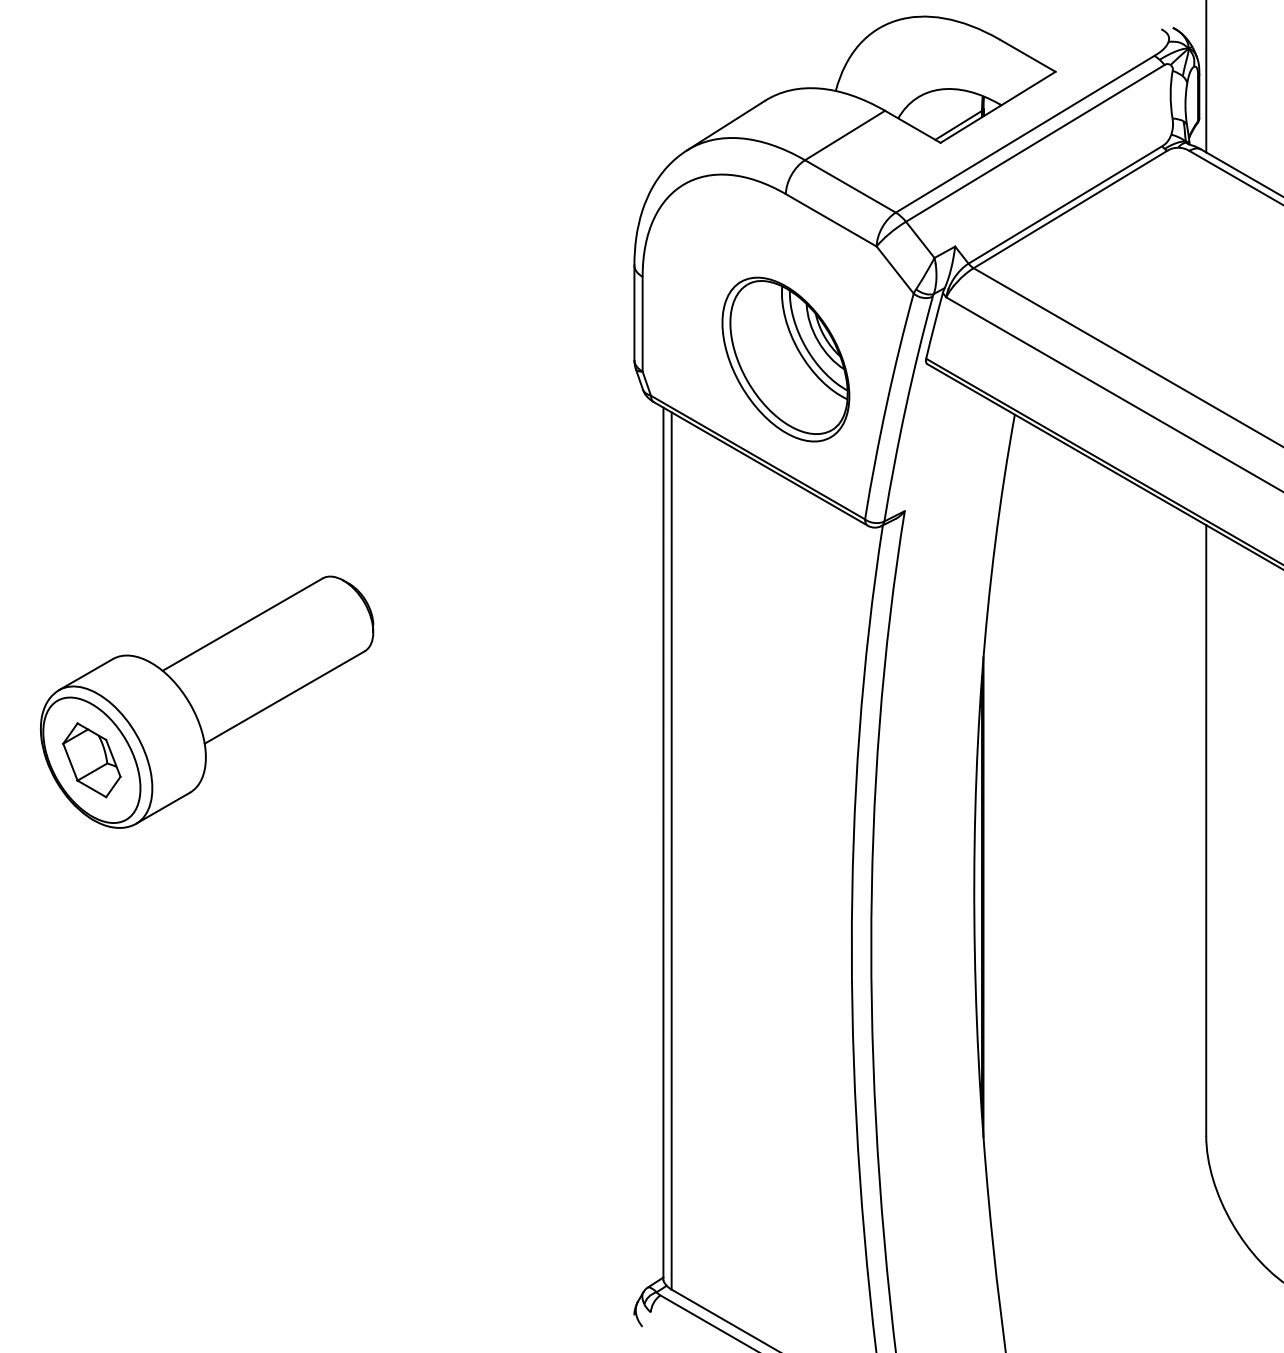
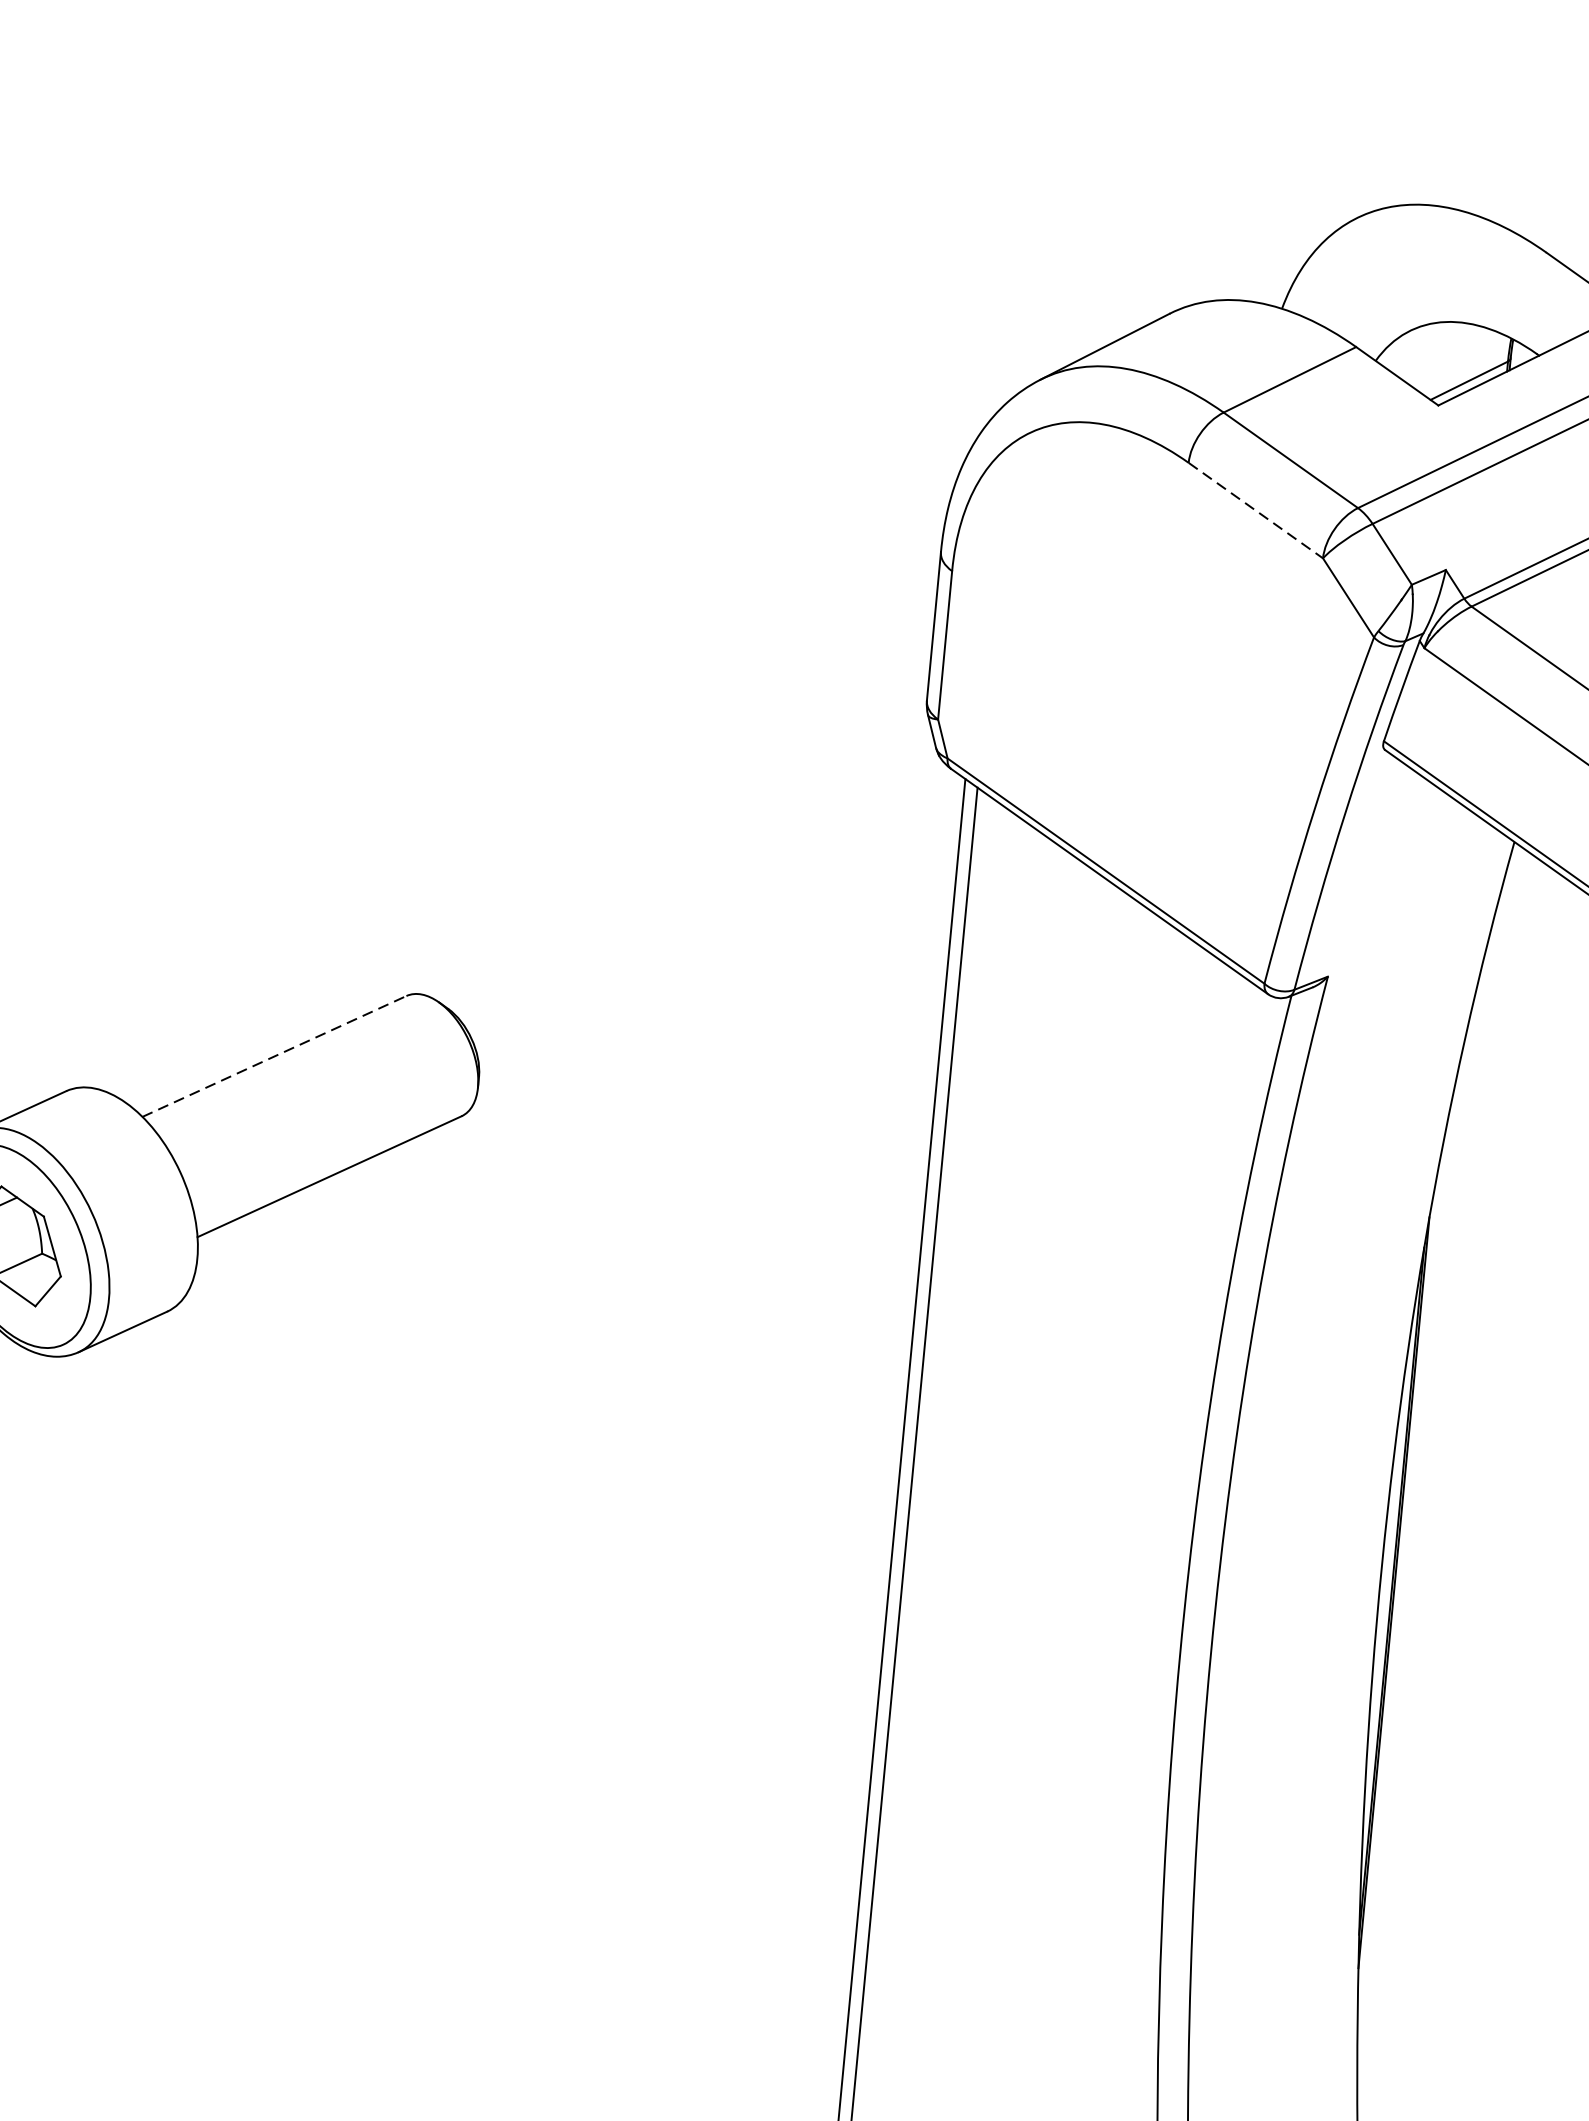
line: (831, 220) -> (1256, 510), solid -> dashed
part: (785, 359) -> (1163, 721), removed
line: (243, 624) -> (275, 1056), solid -> dashed

